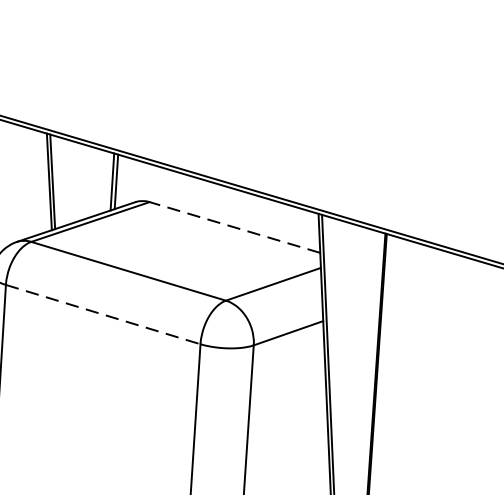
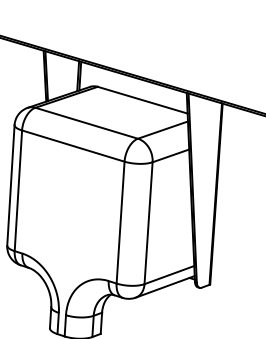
line: (234, 228) -> (142, 100), dashed -> solid
line: (103, 315) -> (73, 146), dashed -> solid

